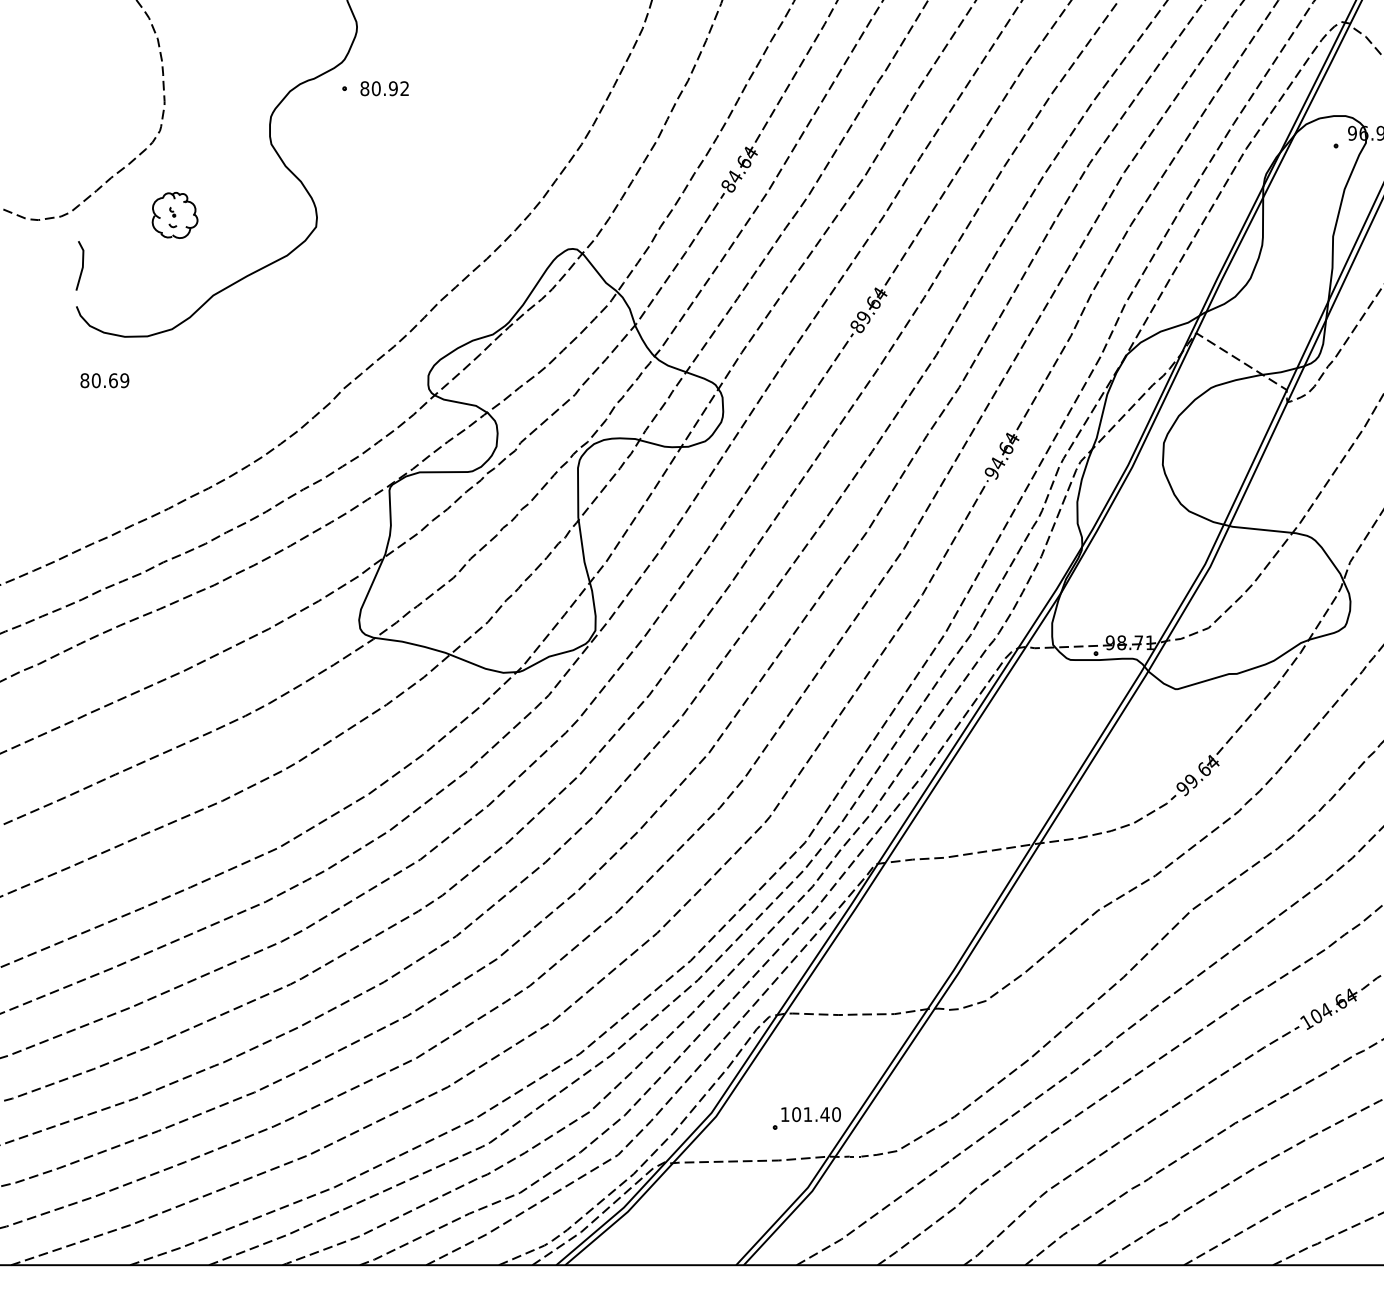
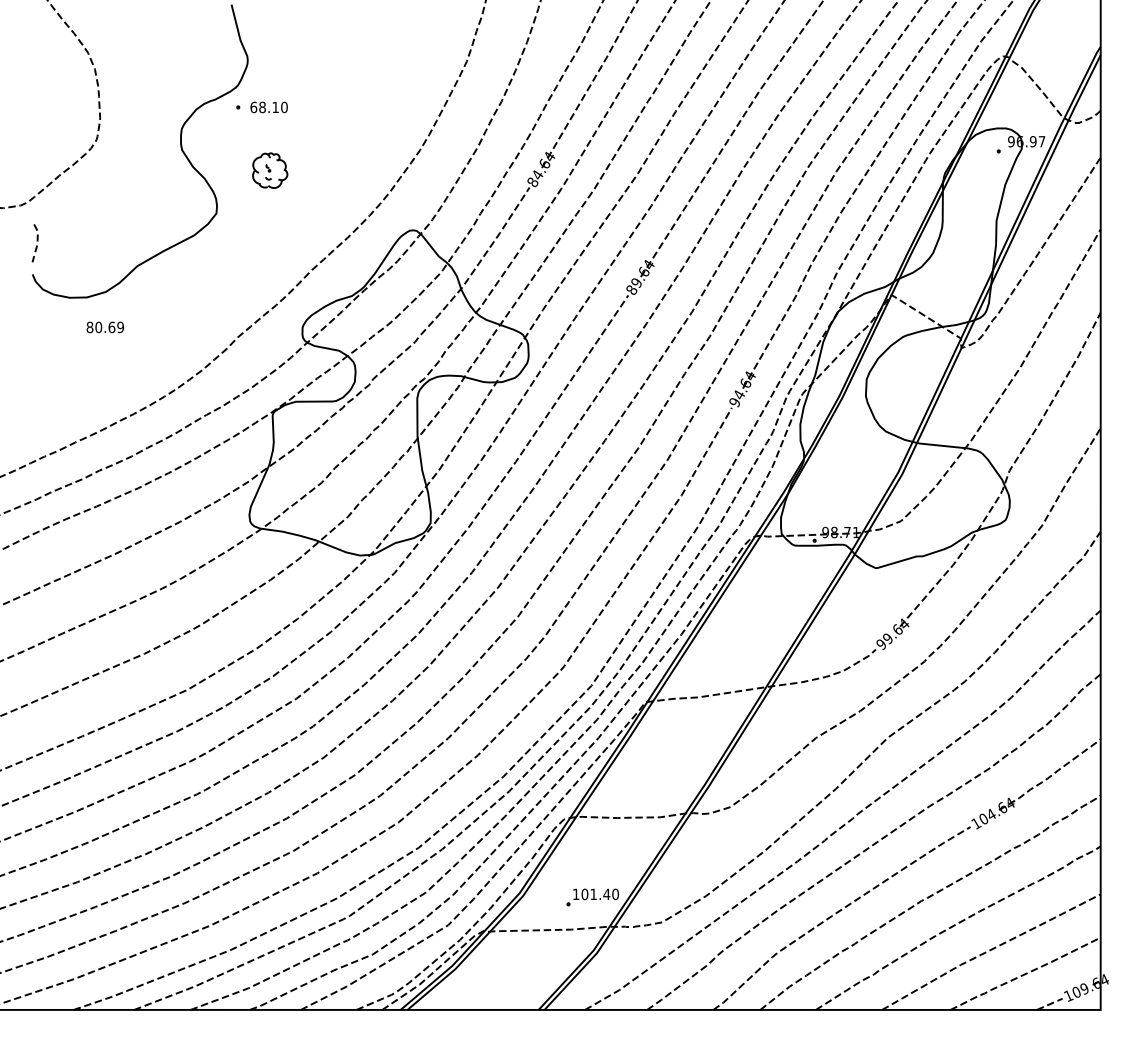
text: (384, 88) -> (268, 107), 80.92 -> 68.10
part: (175, 215) -> (270, 170), moved
line: (82, 266) -> (37, 243), solid -> dashed
text: (103, 380) -> (104, 327), moved

